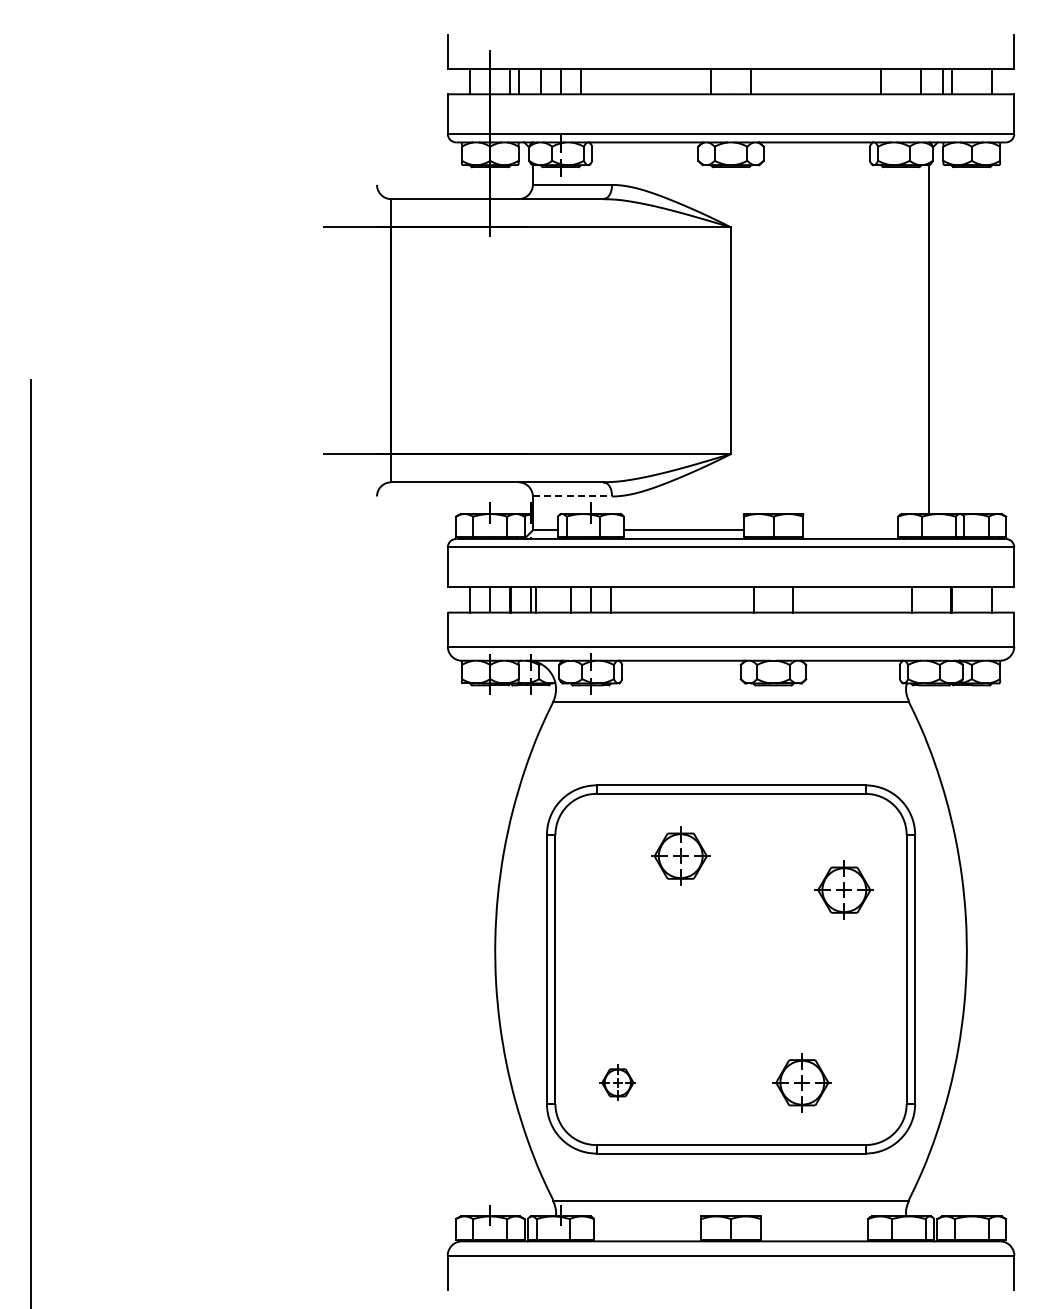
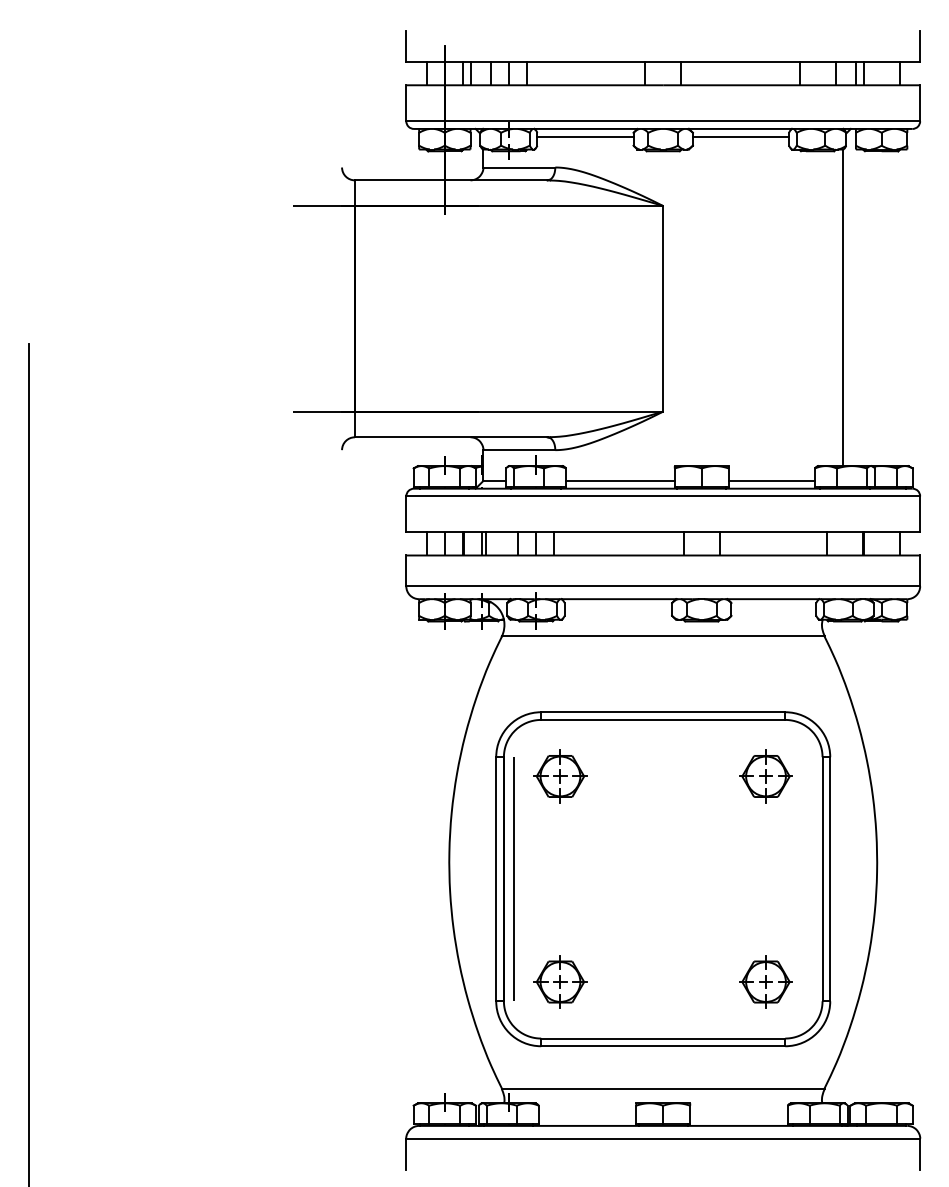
line: (645, 150) -> (585, 136), added
line: (816, 150) -> (740, 136), added
line: (572, 496) -> (519, 450), dashed -> solid
line: (850, 530) -> (771, 481), added
part: (680, 855) -> (560, 775), moved
part: (843, 889) -> (765, 775), moved
line: (566, 969) -> (513, 879), added
part: (617, 1082) -> (560, 981), size x1.67
part: (801, 1082) -> (765, 981), moved

